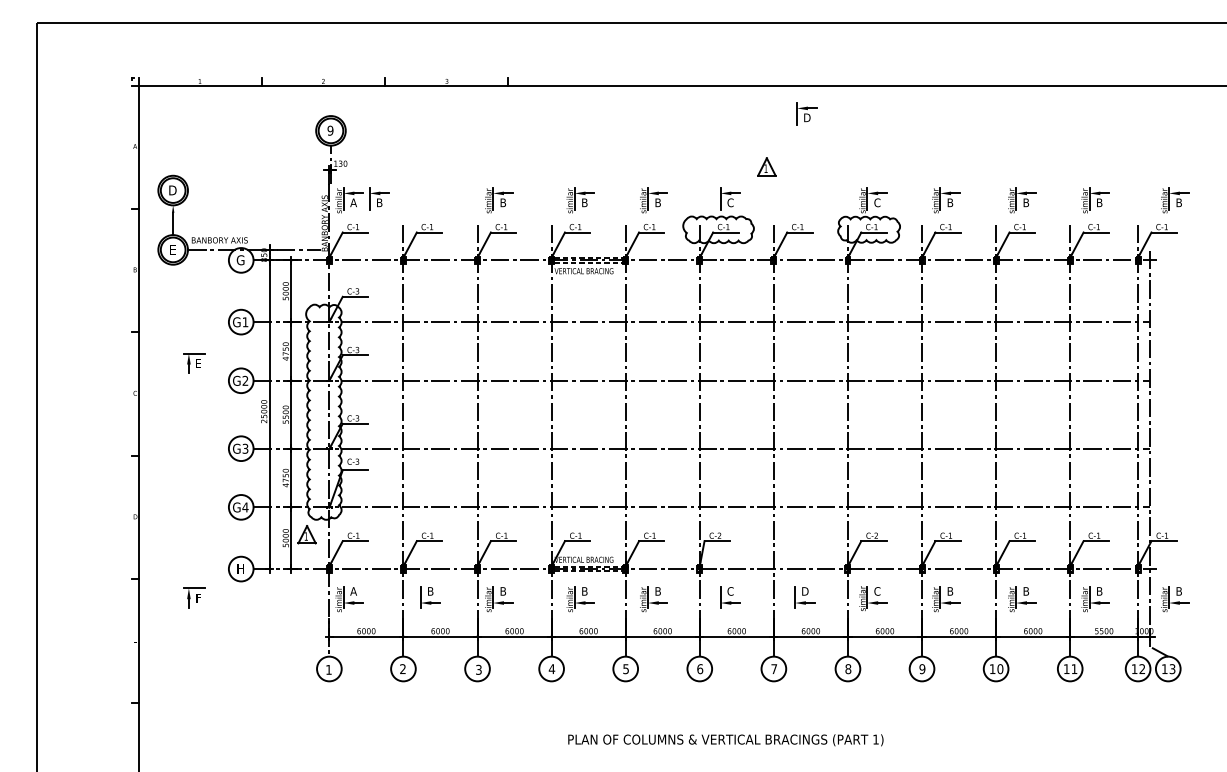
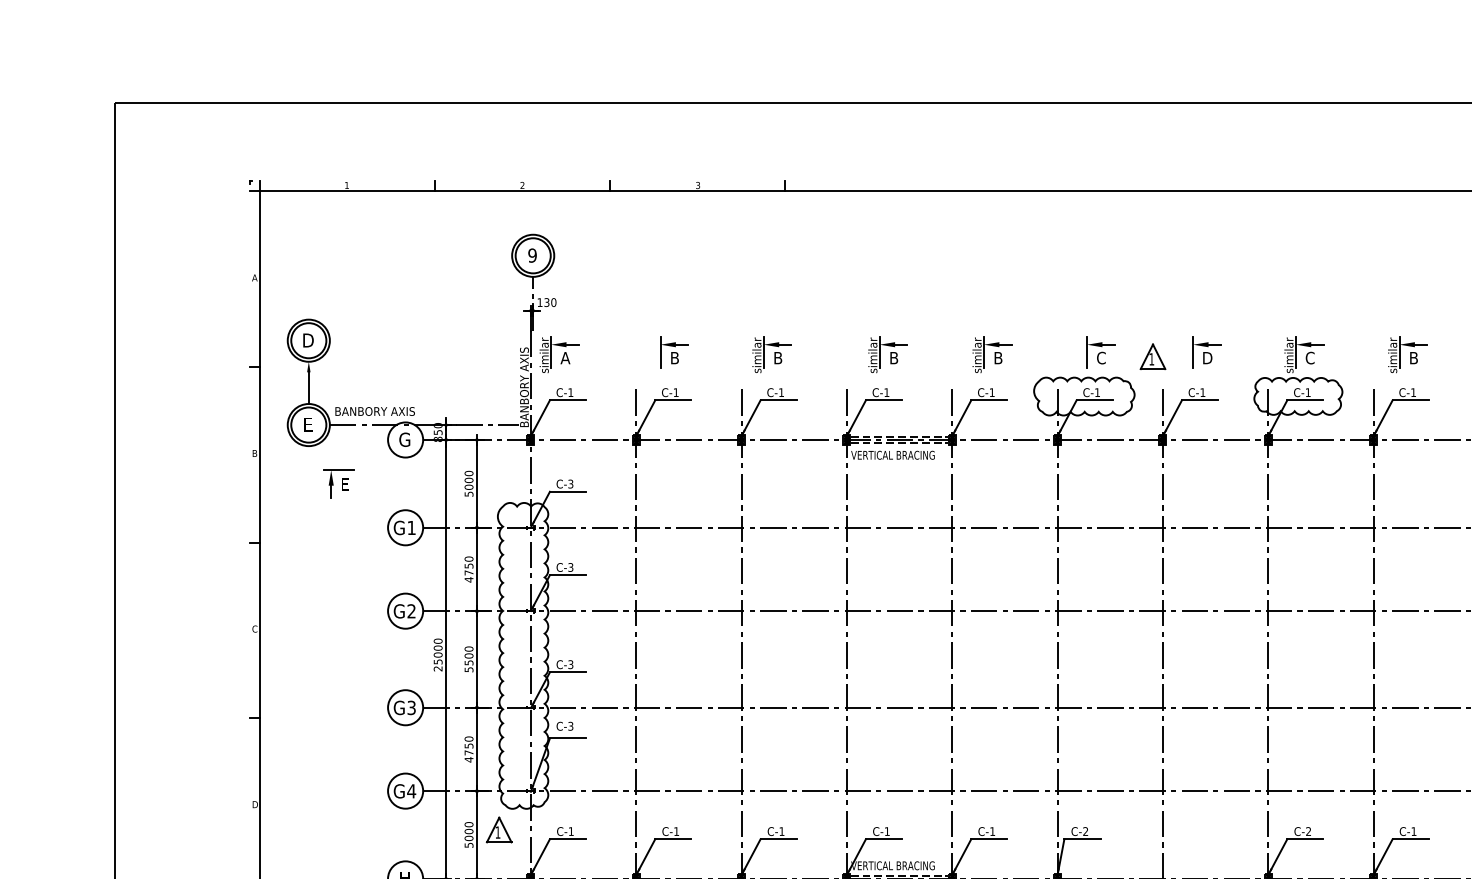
part: (806, 113) -> (1206, 351), moved
part: (766, 166) -> (1152, 356), moved
part: (379, 198) -> (674, 351), moved
part: (194, 363) -> (339, 484), moved

